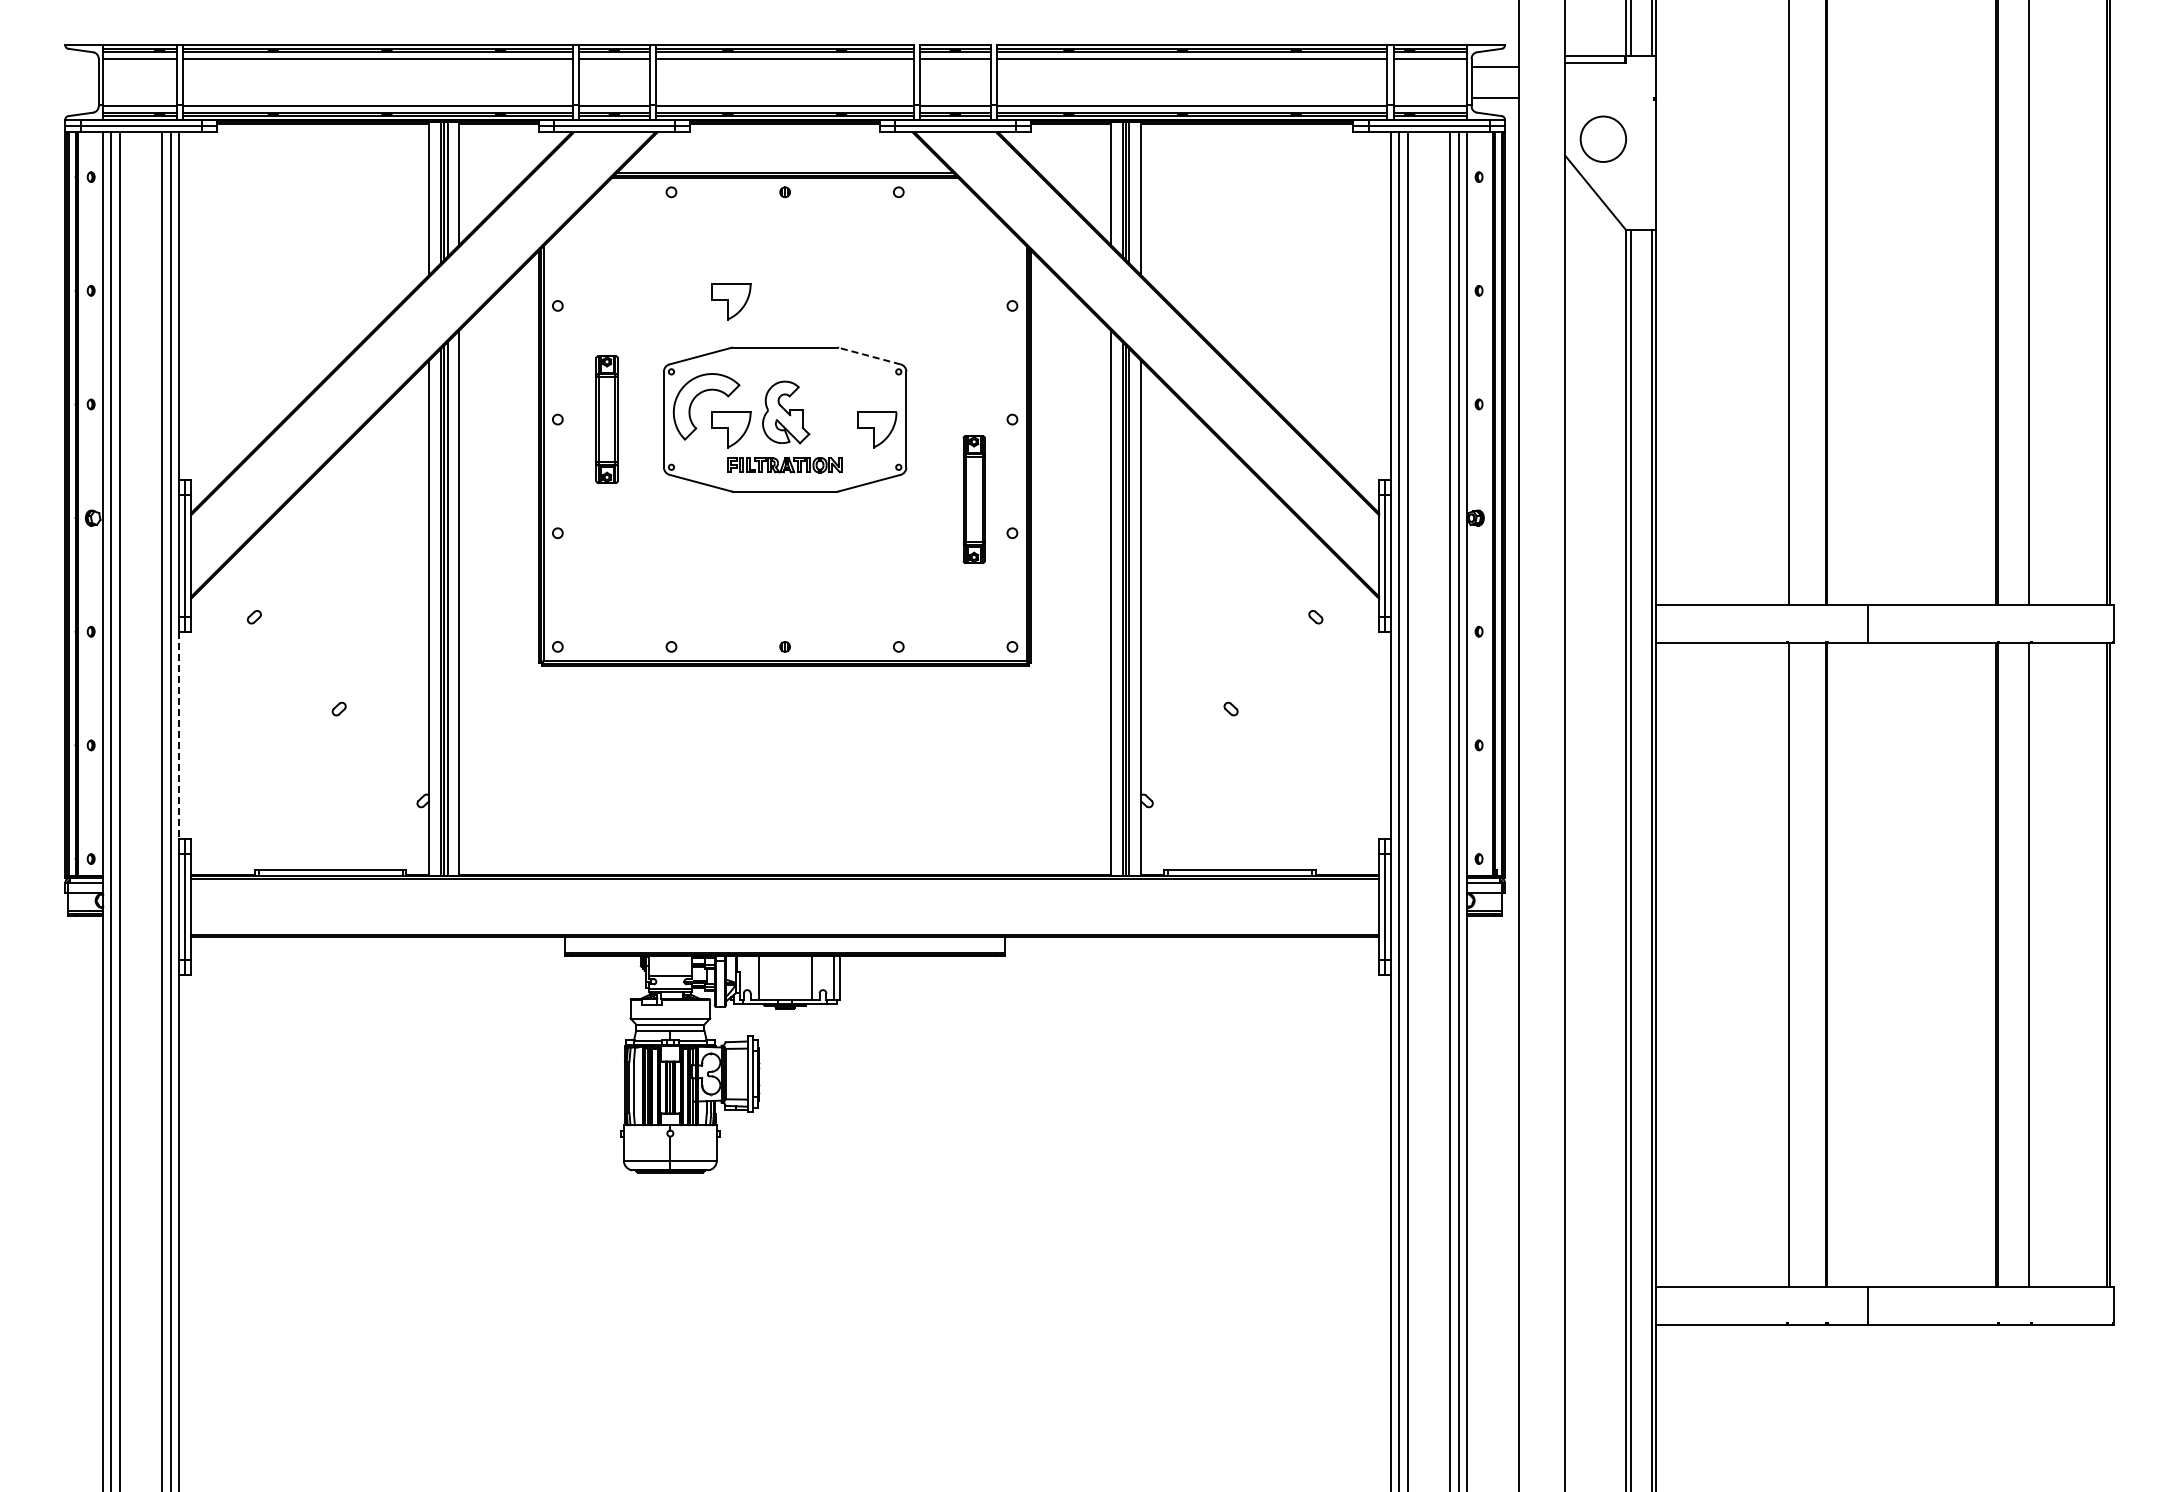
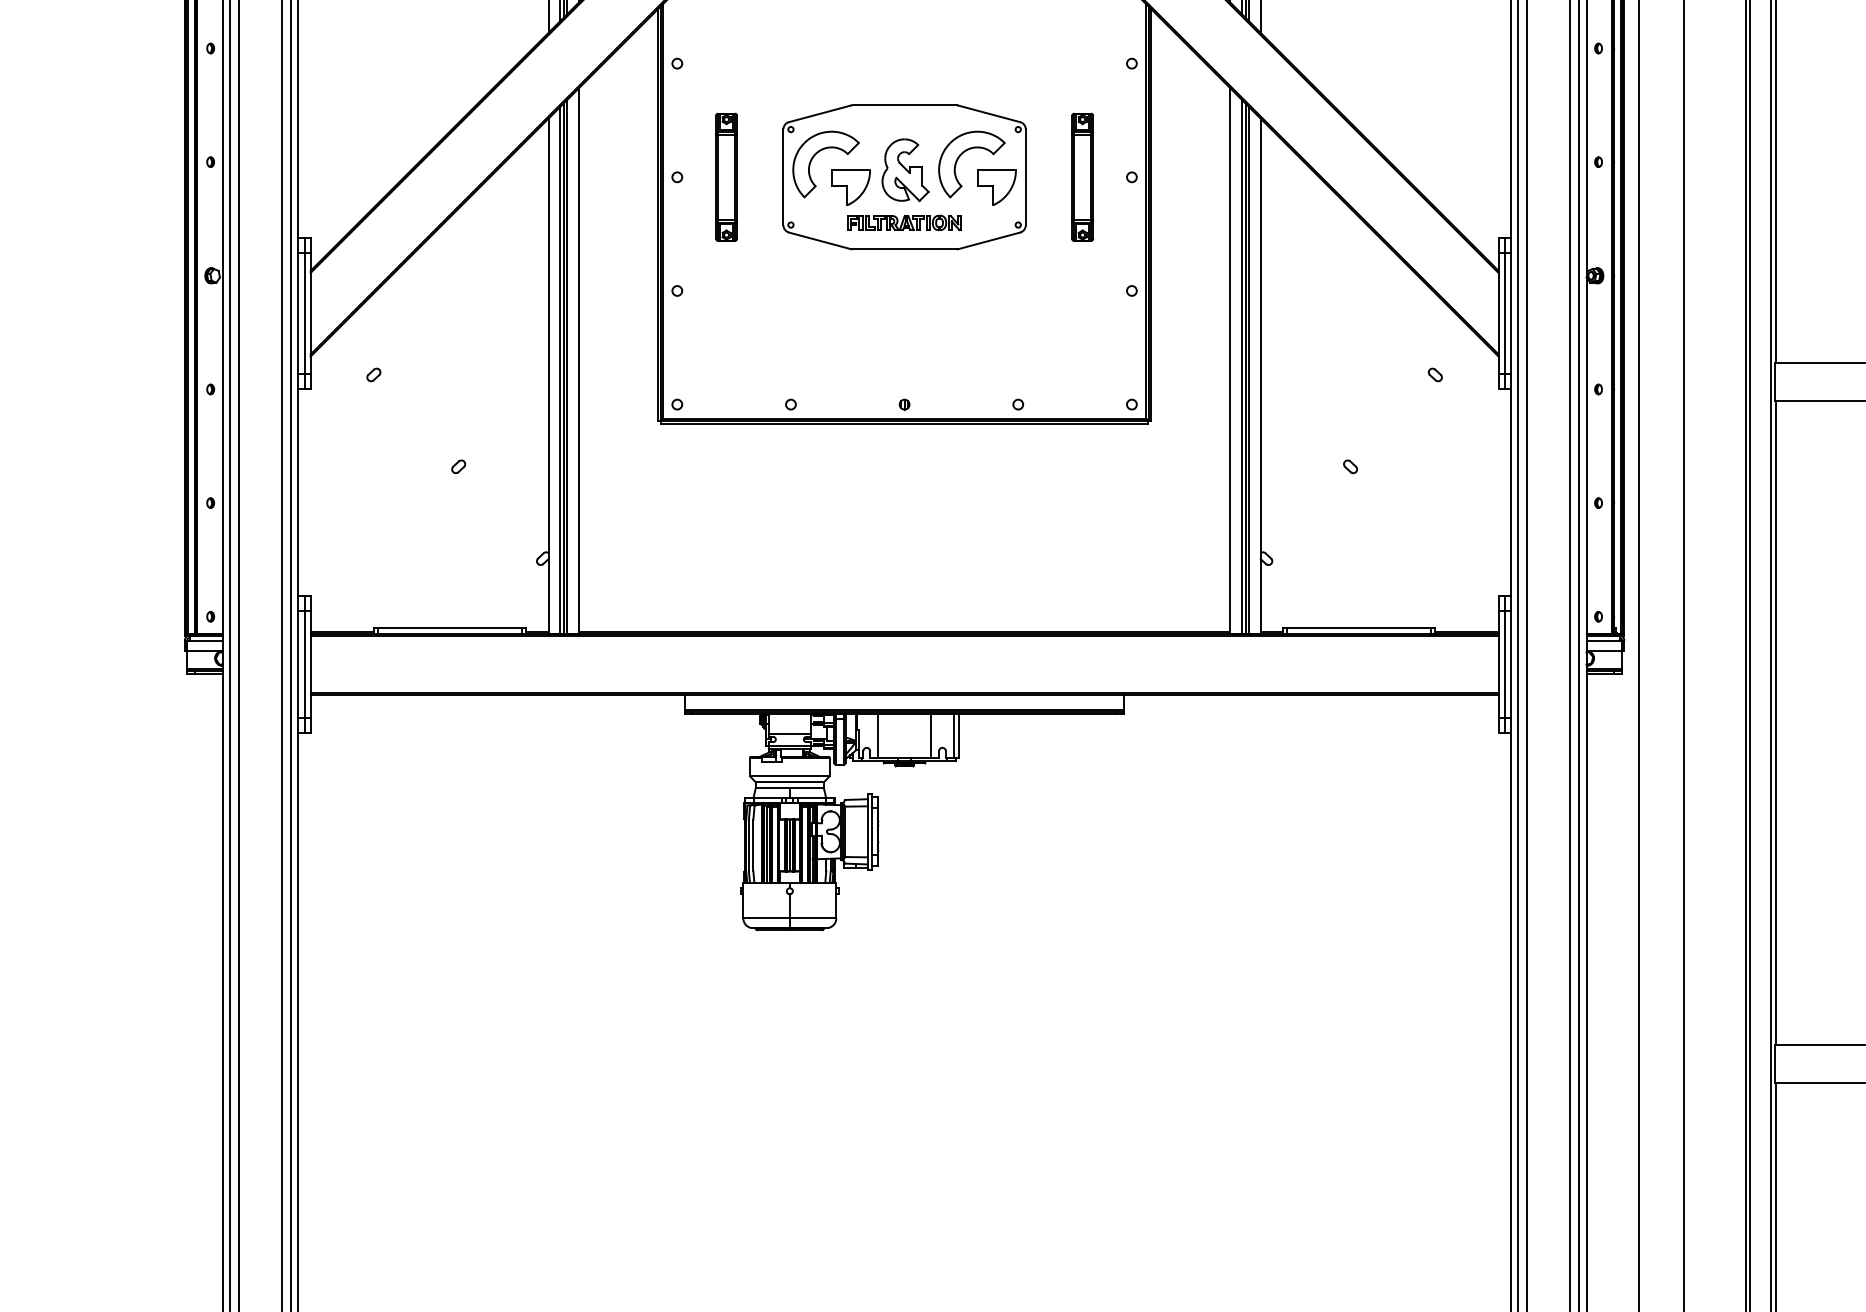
part: (731, 301) -> (850, 59), removed
line: (869, 356) -> (988, 114), dashed -> solid
part: (843, 396) -> (962, 154), added
part: (973, 499) -> (1081, 177), moved
line: (179, 735) -> (298, 493), dashed -> solid

